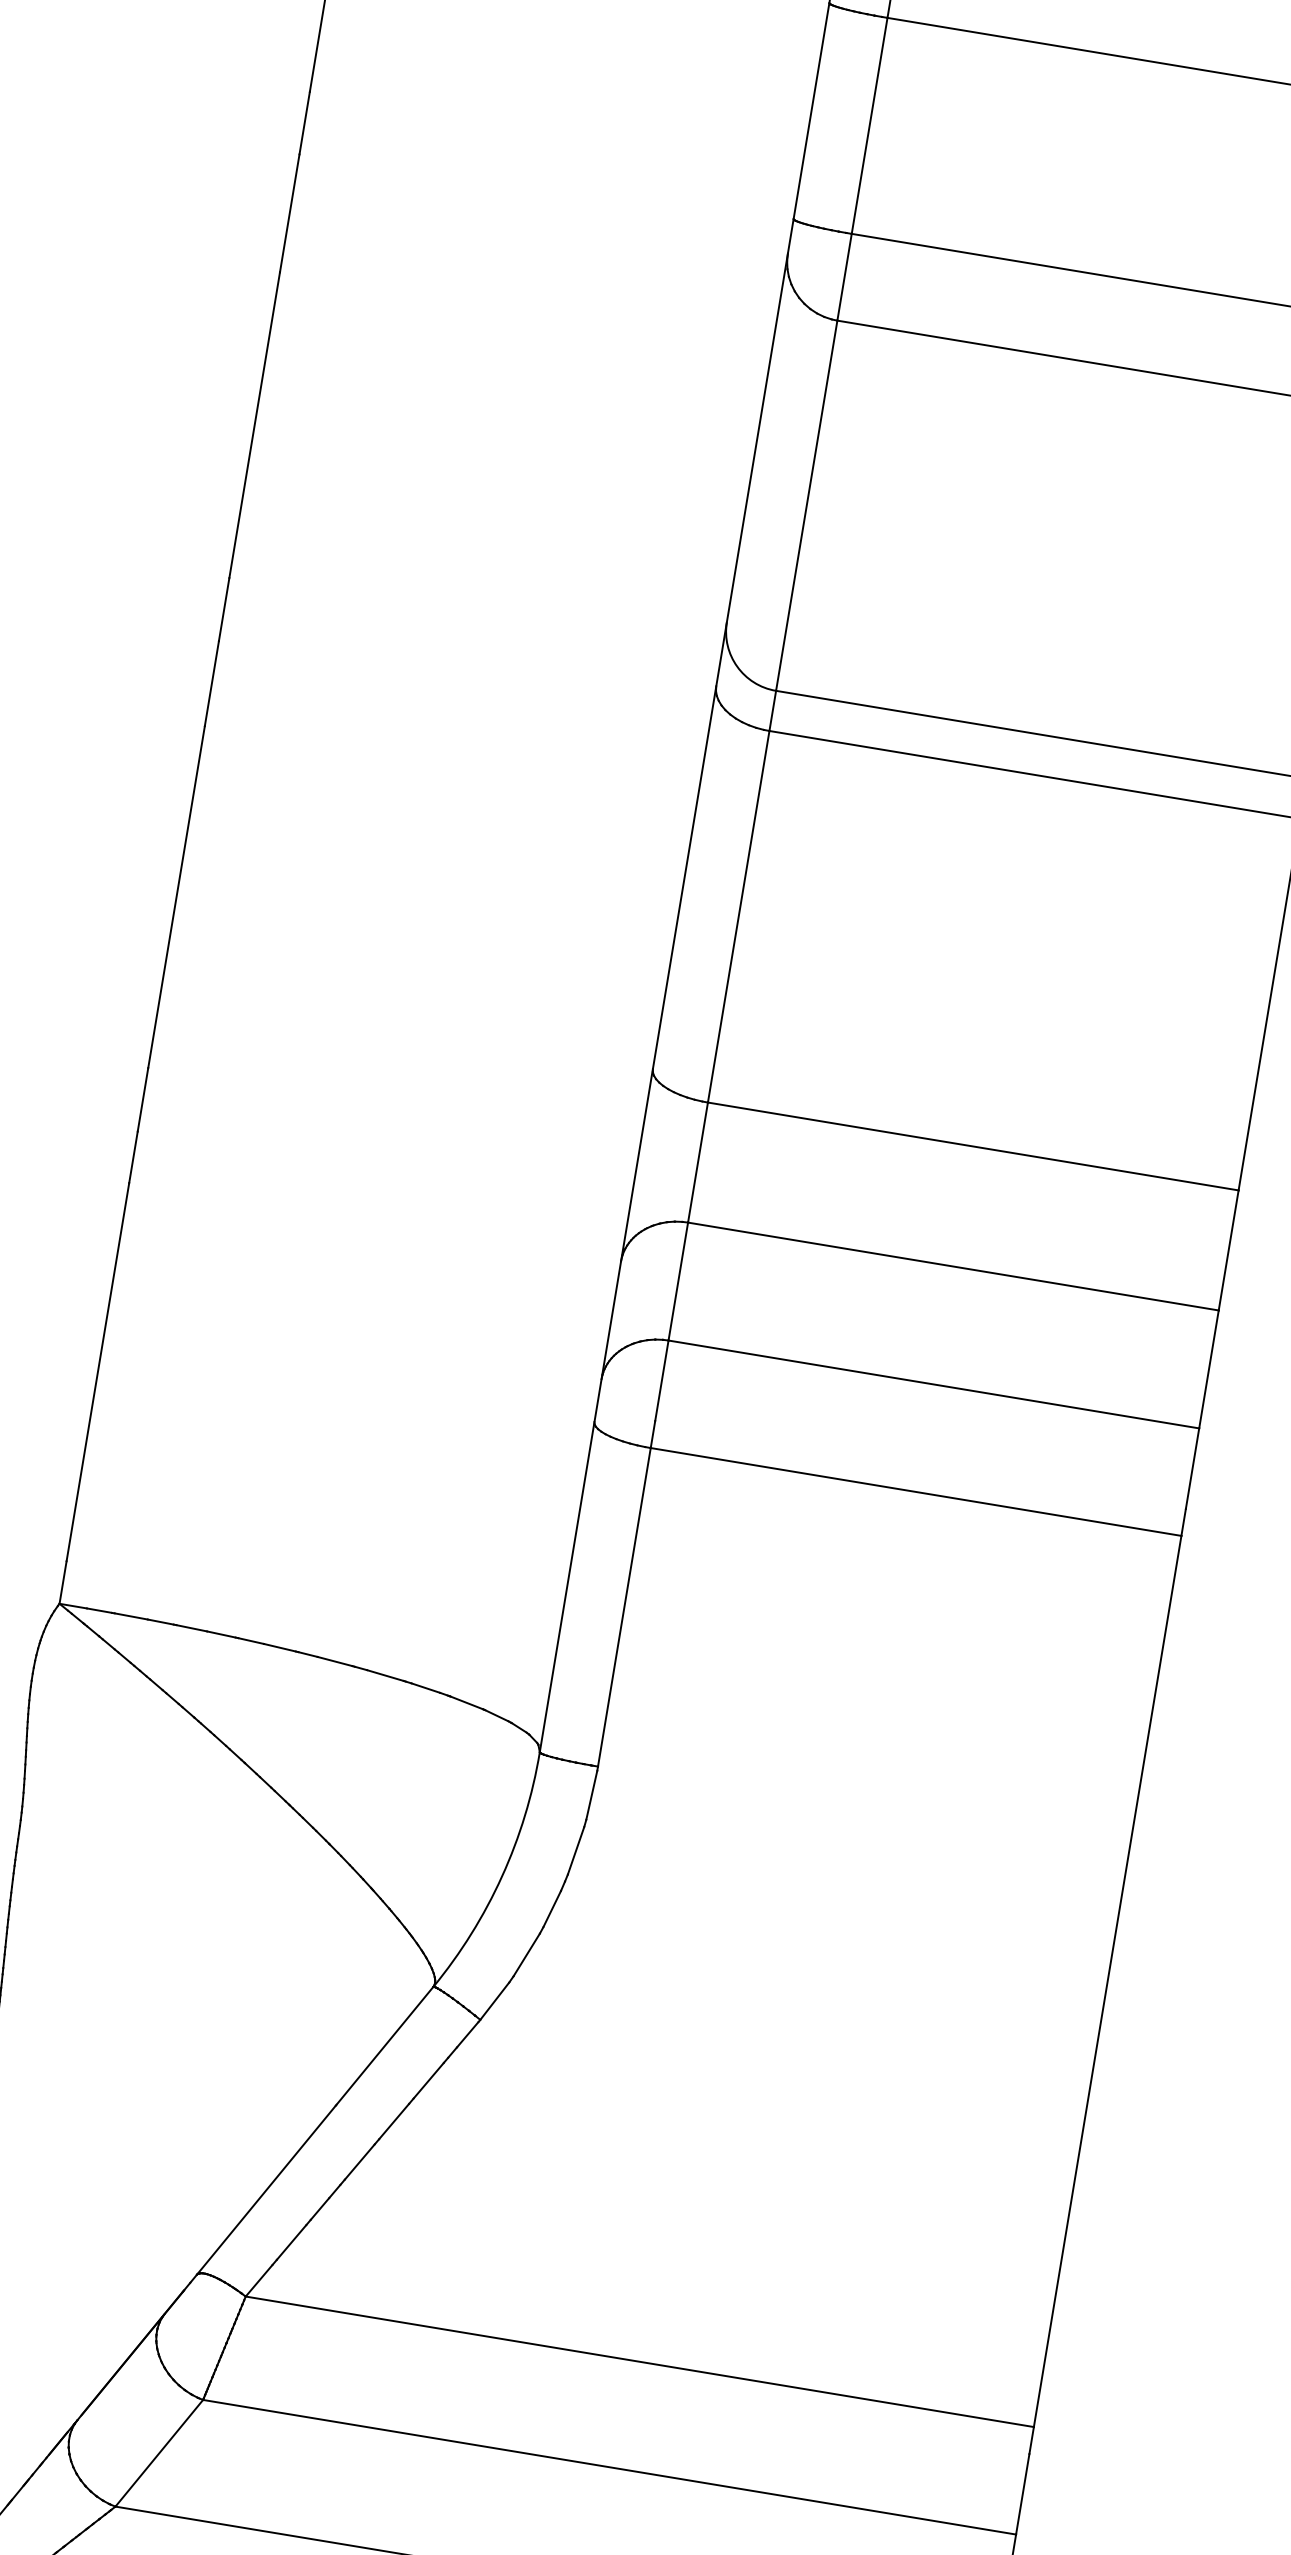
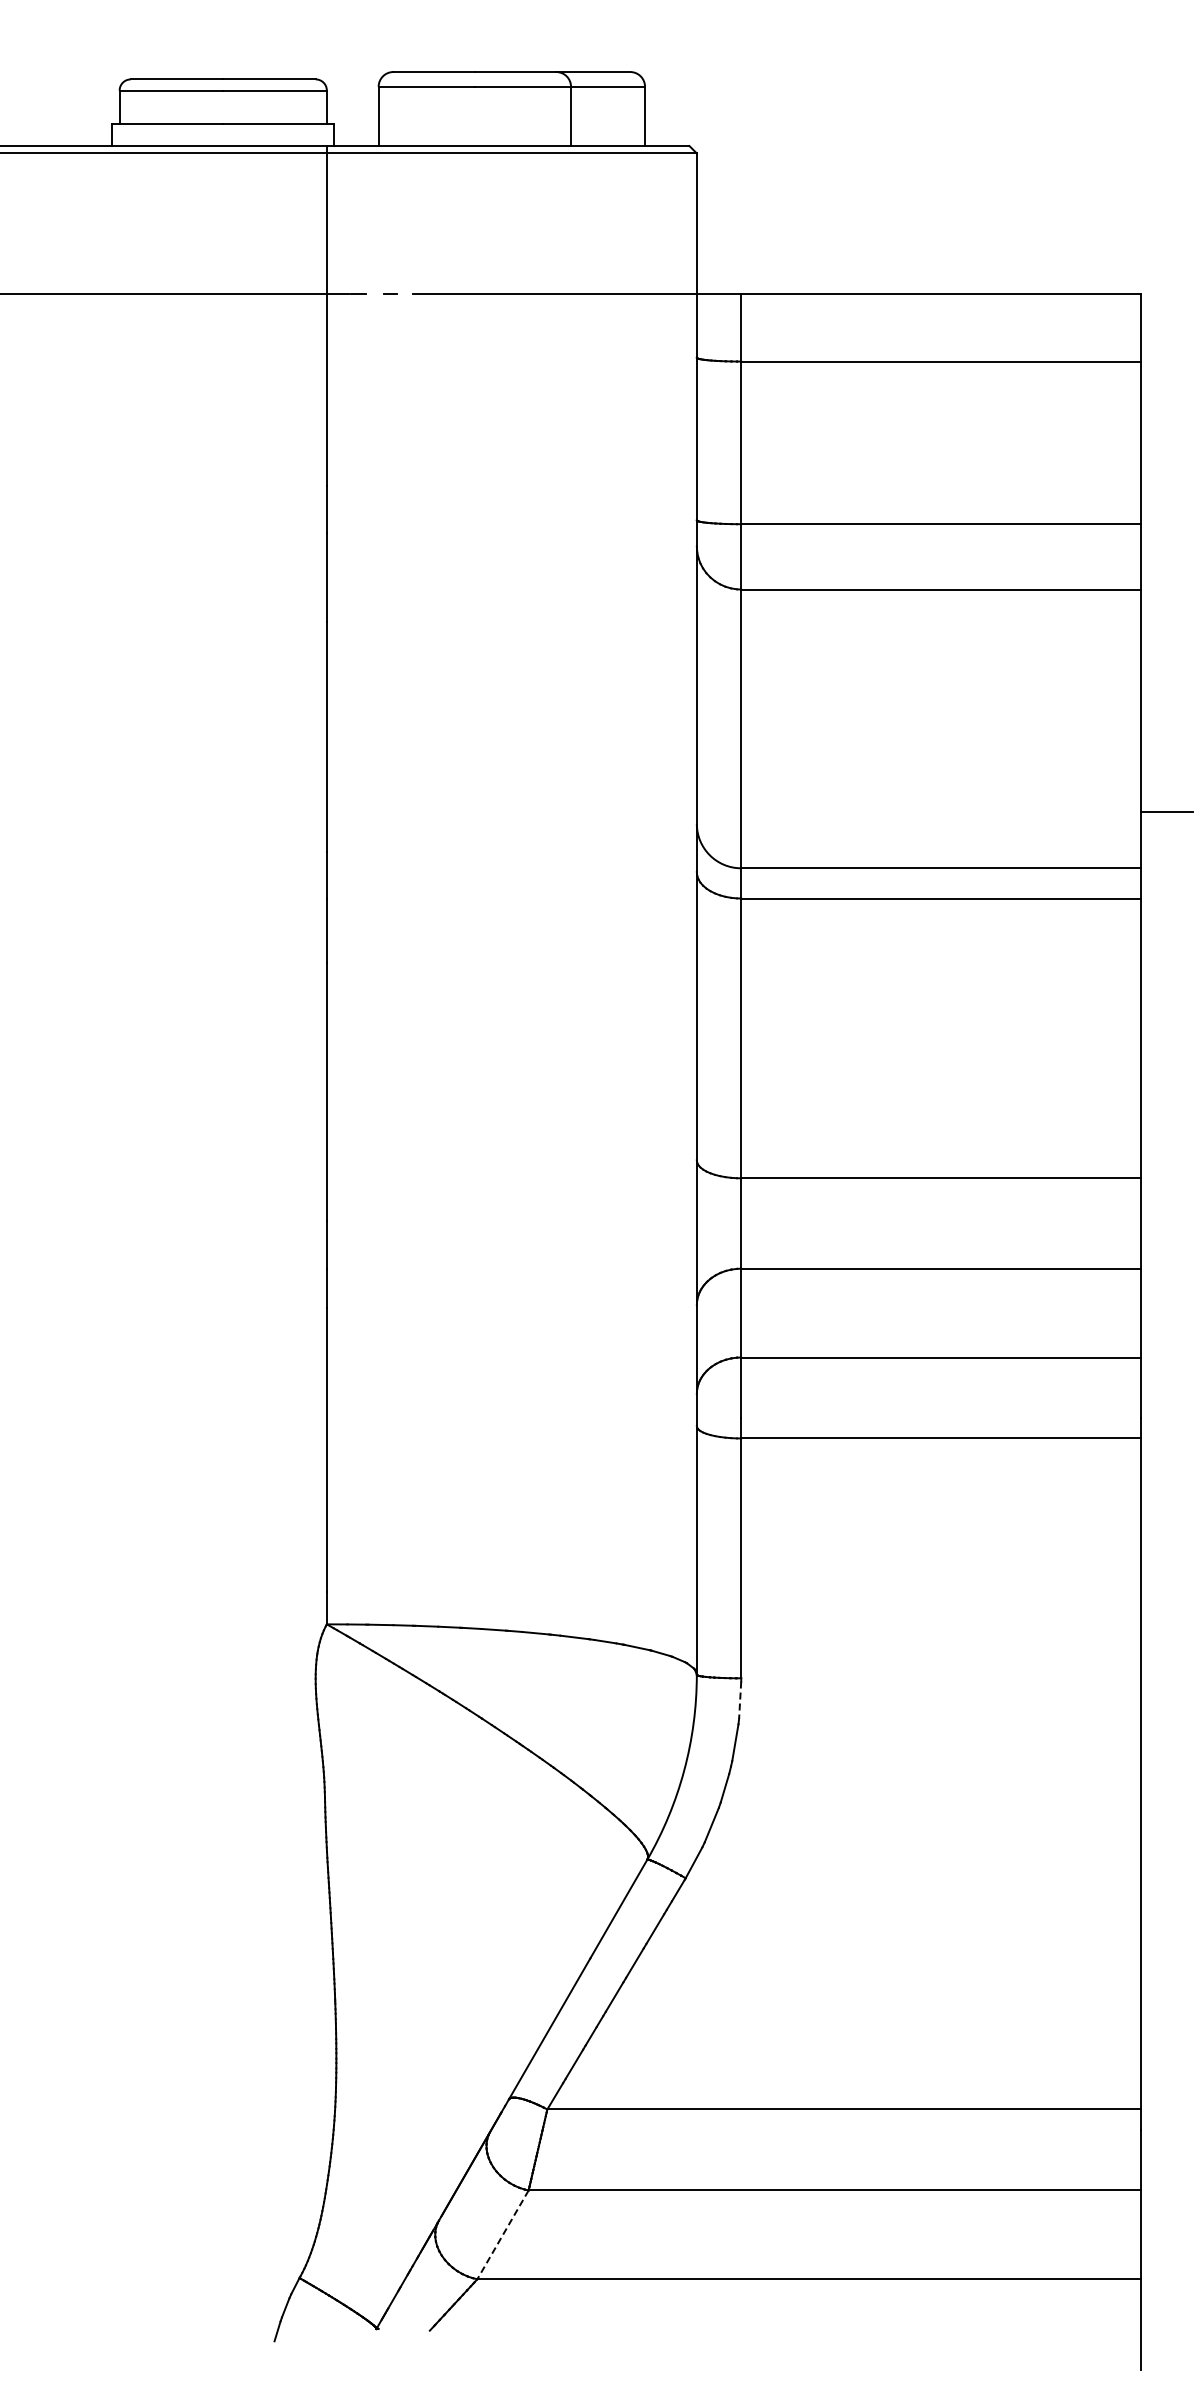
line: (592, 1795) -> (740, 1700), solid -> dashed
line: (158, 2454) -> (502, 2235), solid -> dashed

